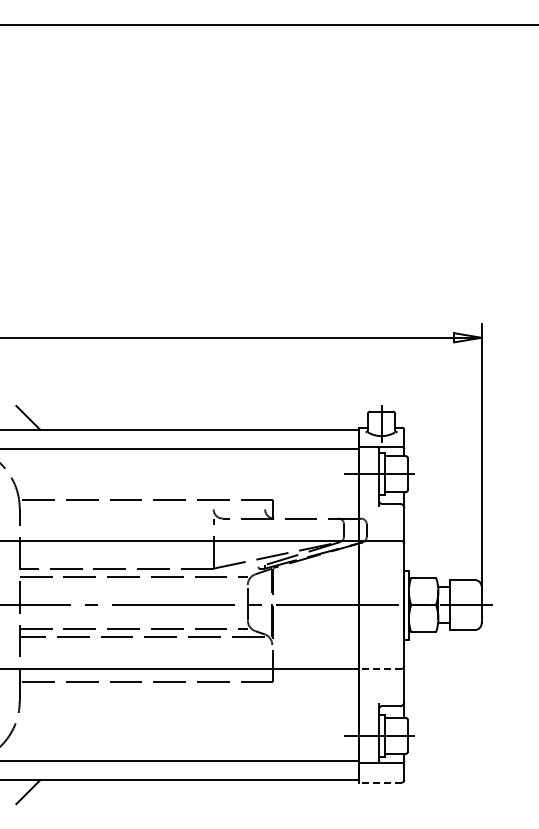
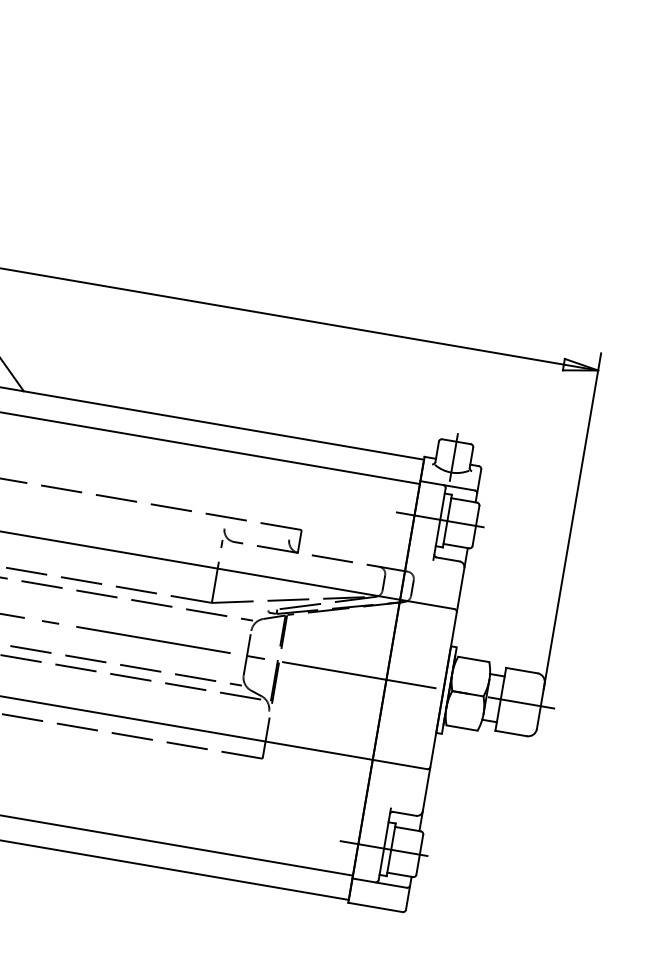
line: (380, 668) -> (400, 764), dashed -> solid
line: (380, 782) -> (375, 907), dashed -> solid

